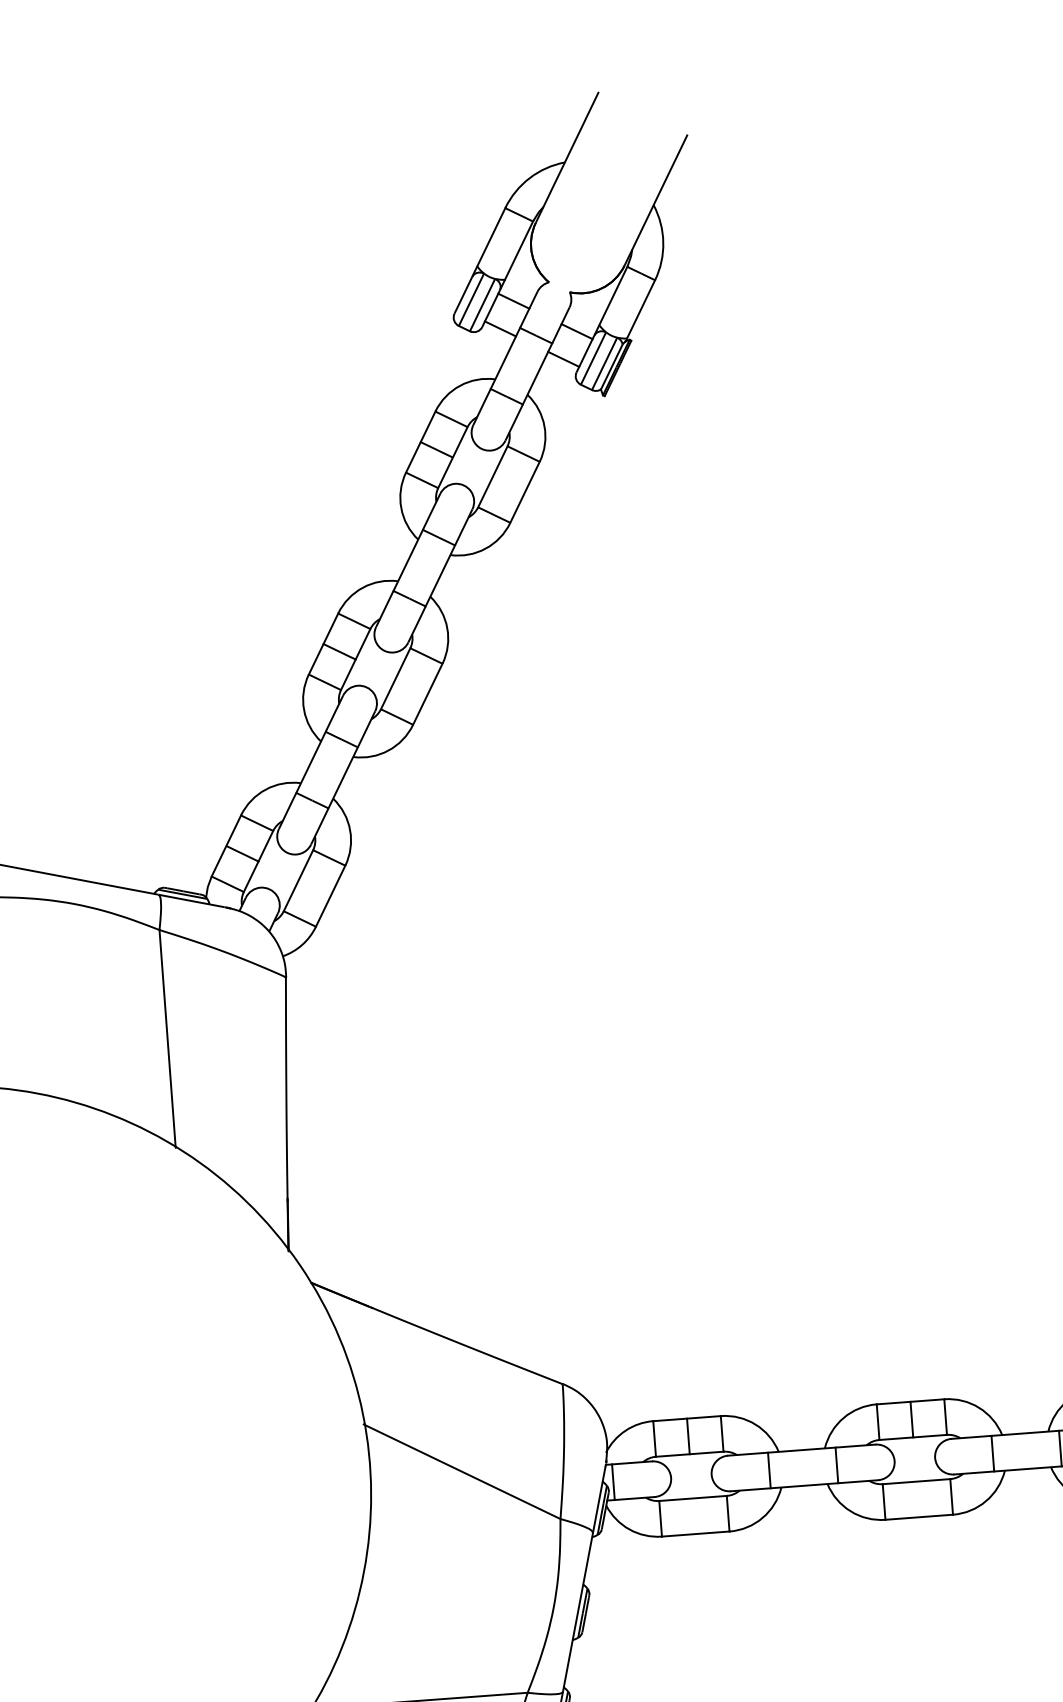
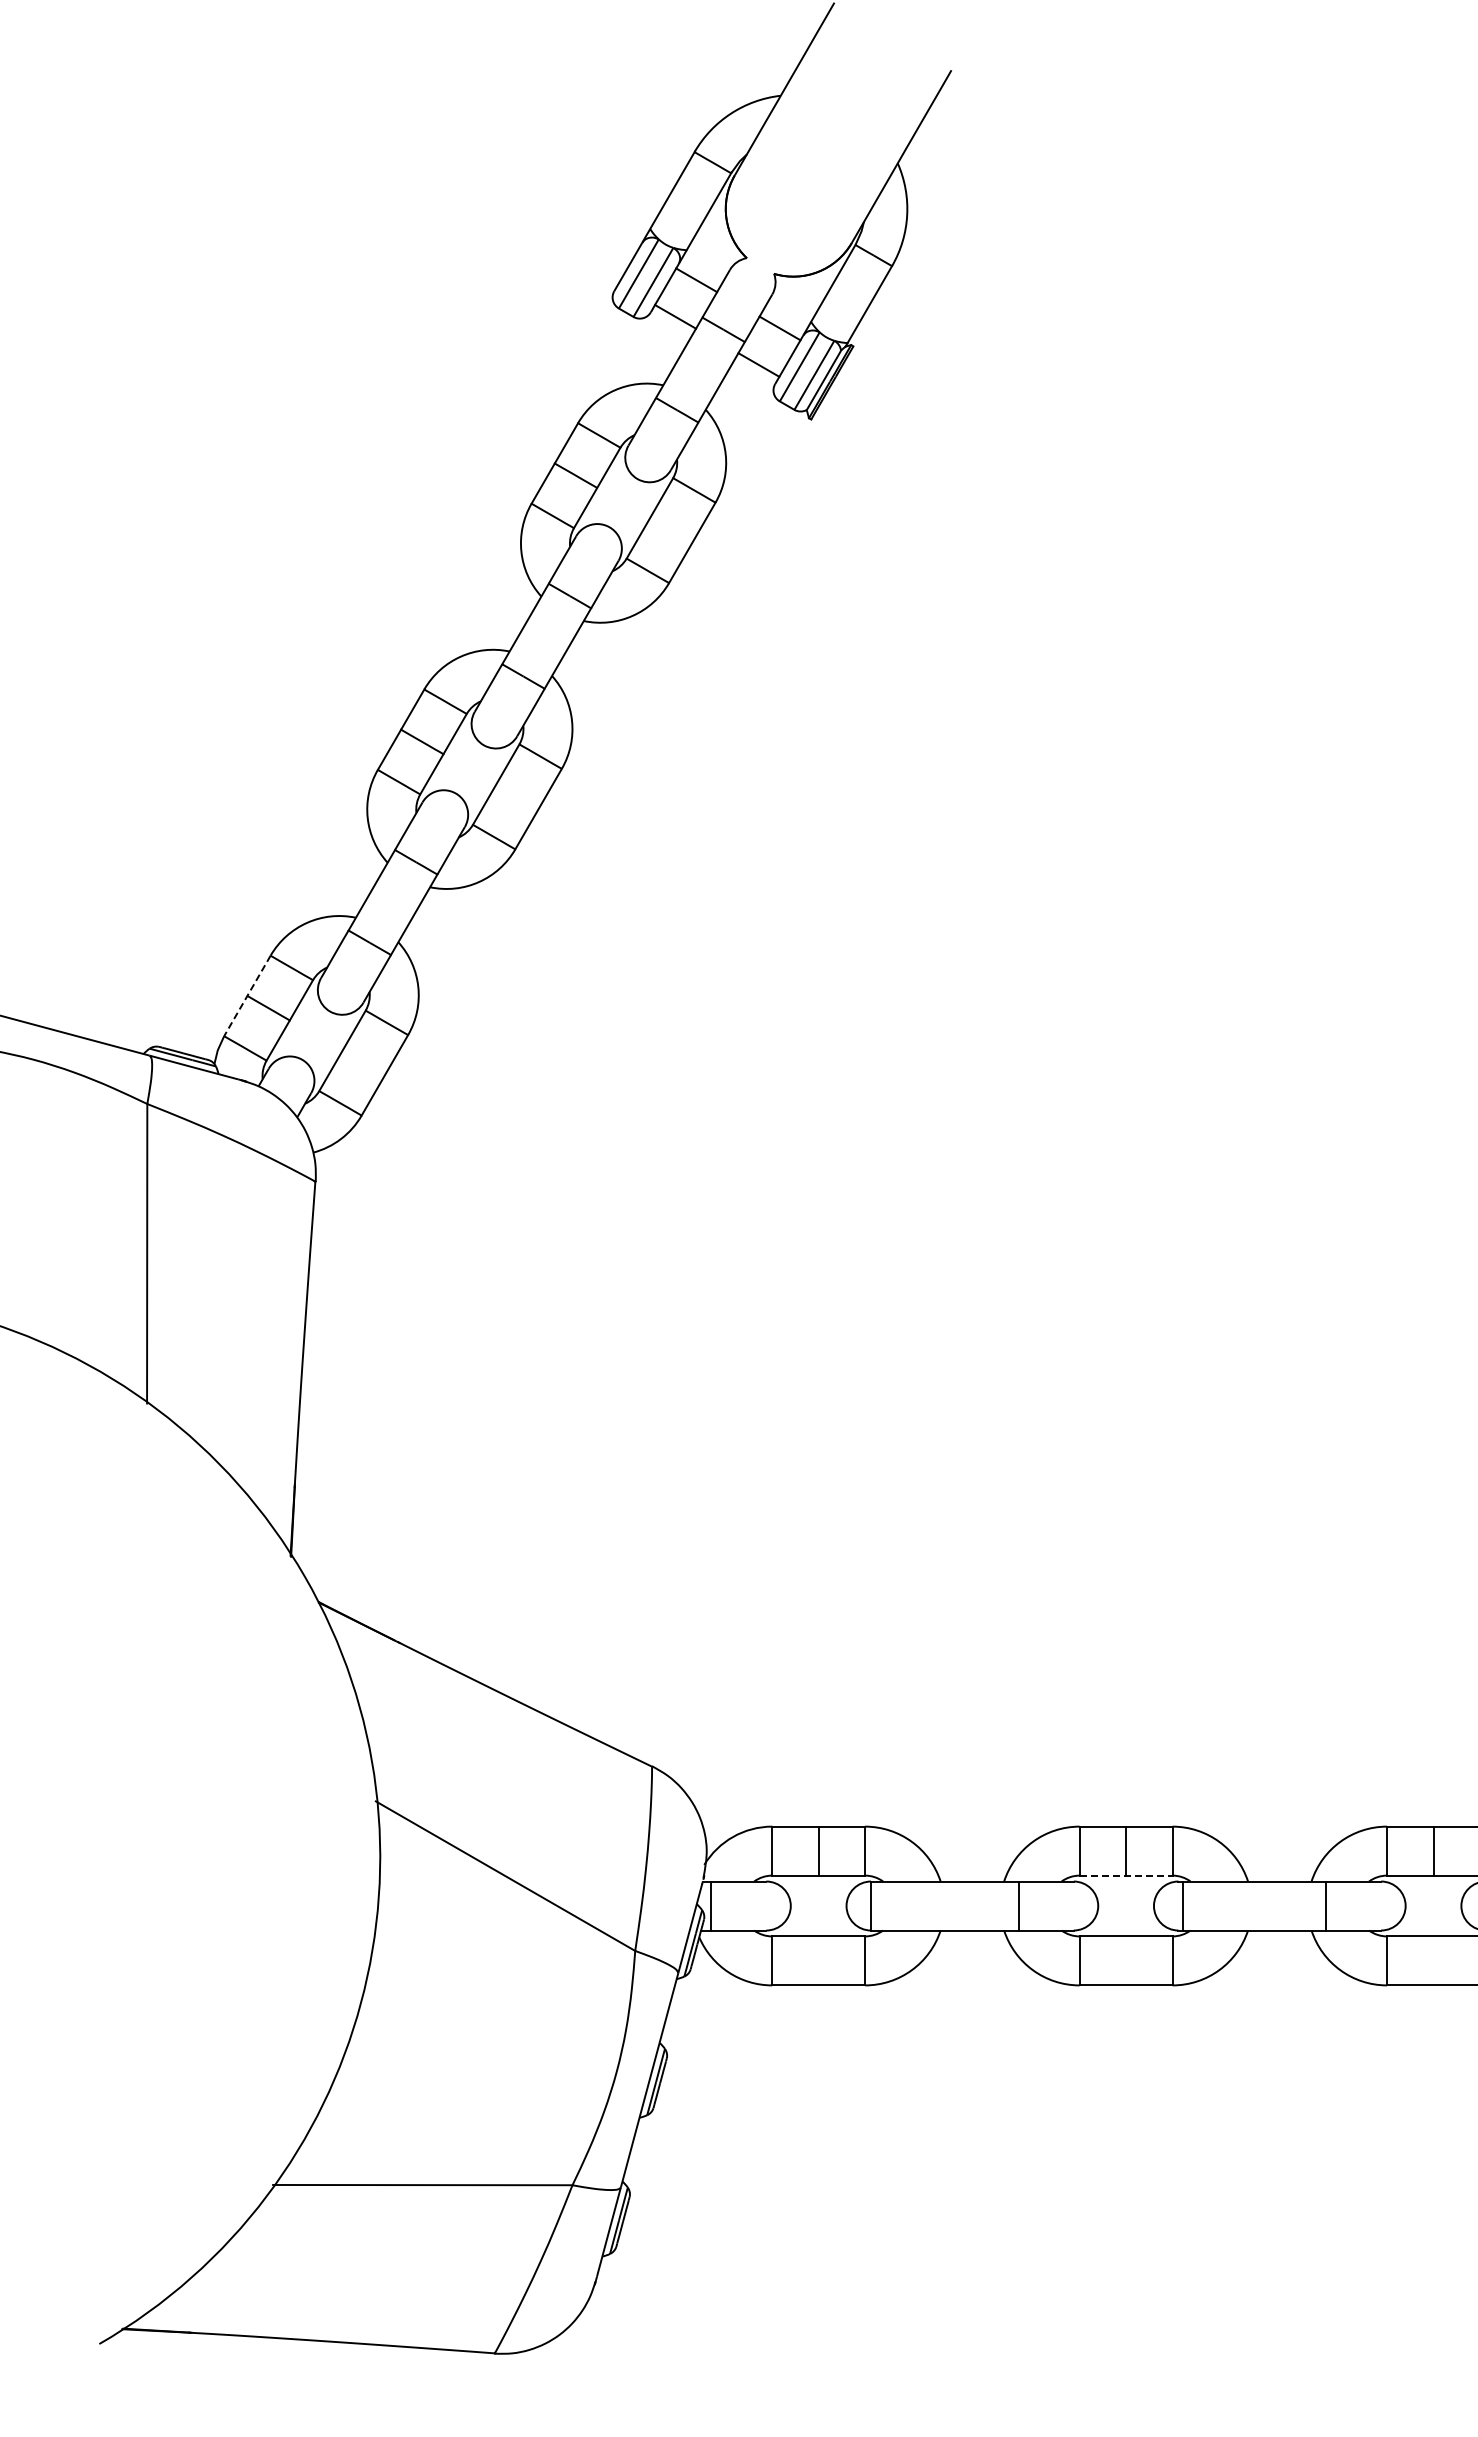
line: (226, 846) -> (247, 996), solid -> dashed
line: (913, 1437) -> (1126, 1875), solid -> dashed
line: (992, 1453) -> (1183, 1905), moved
line: (769, 1470) -> (870, 1905), moved

